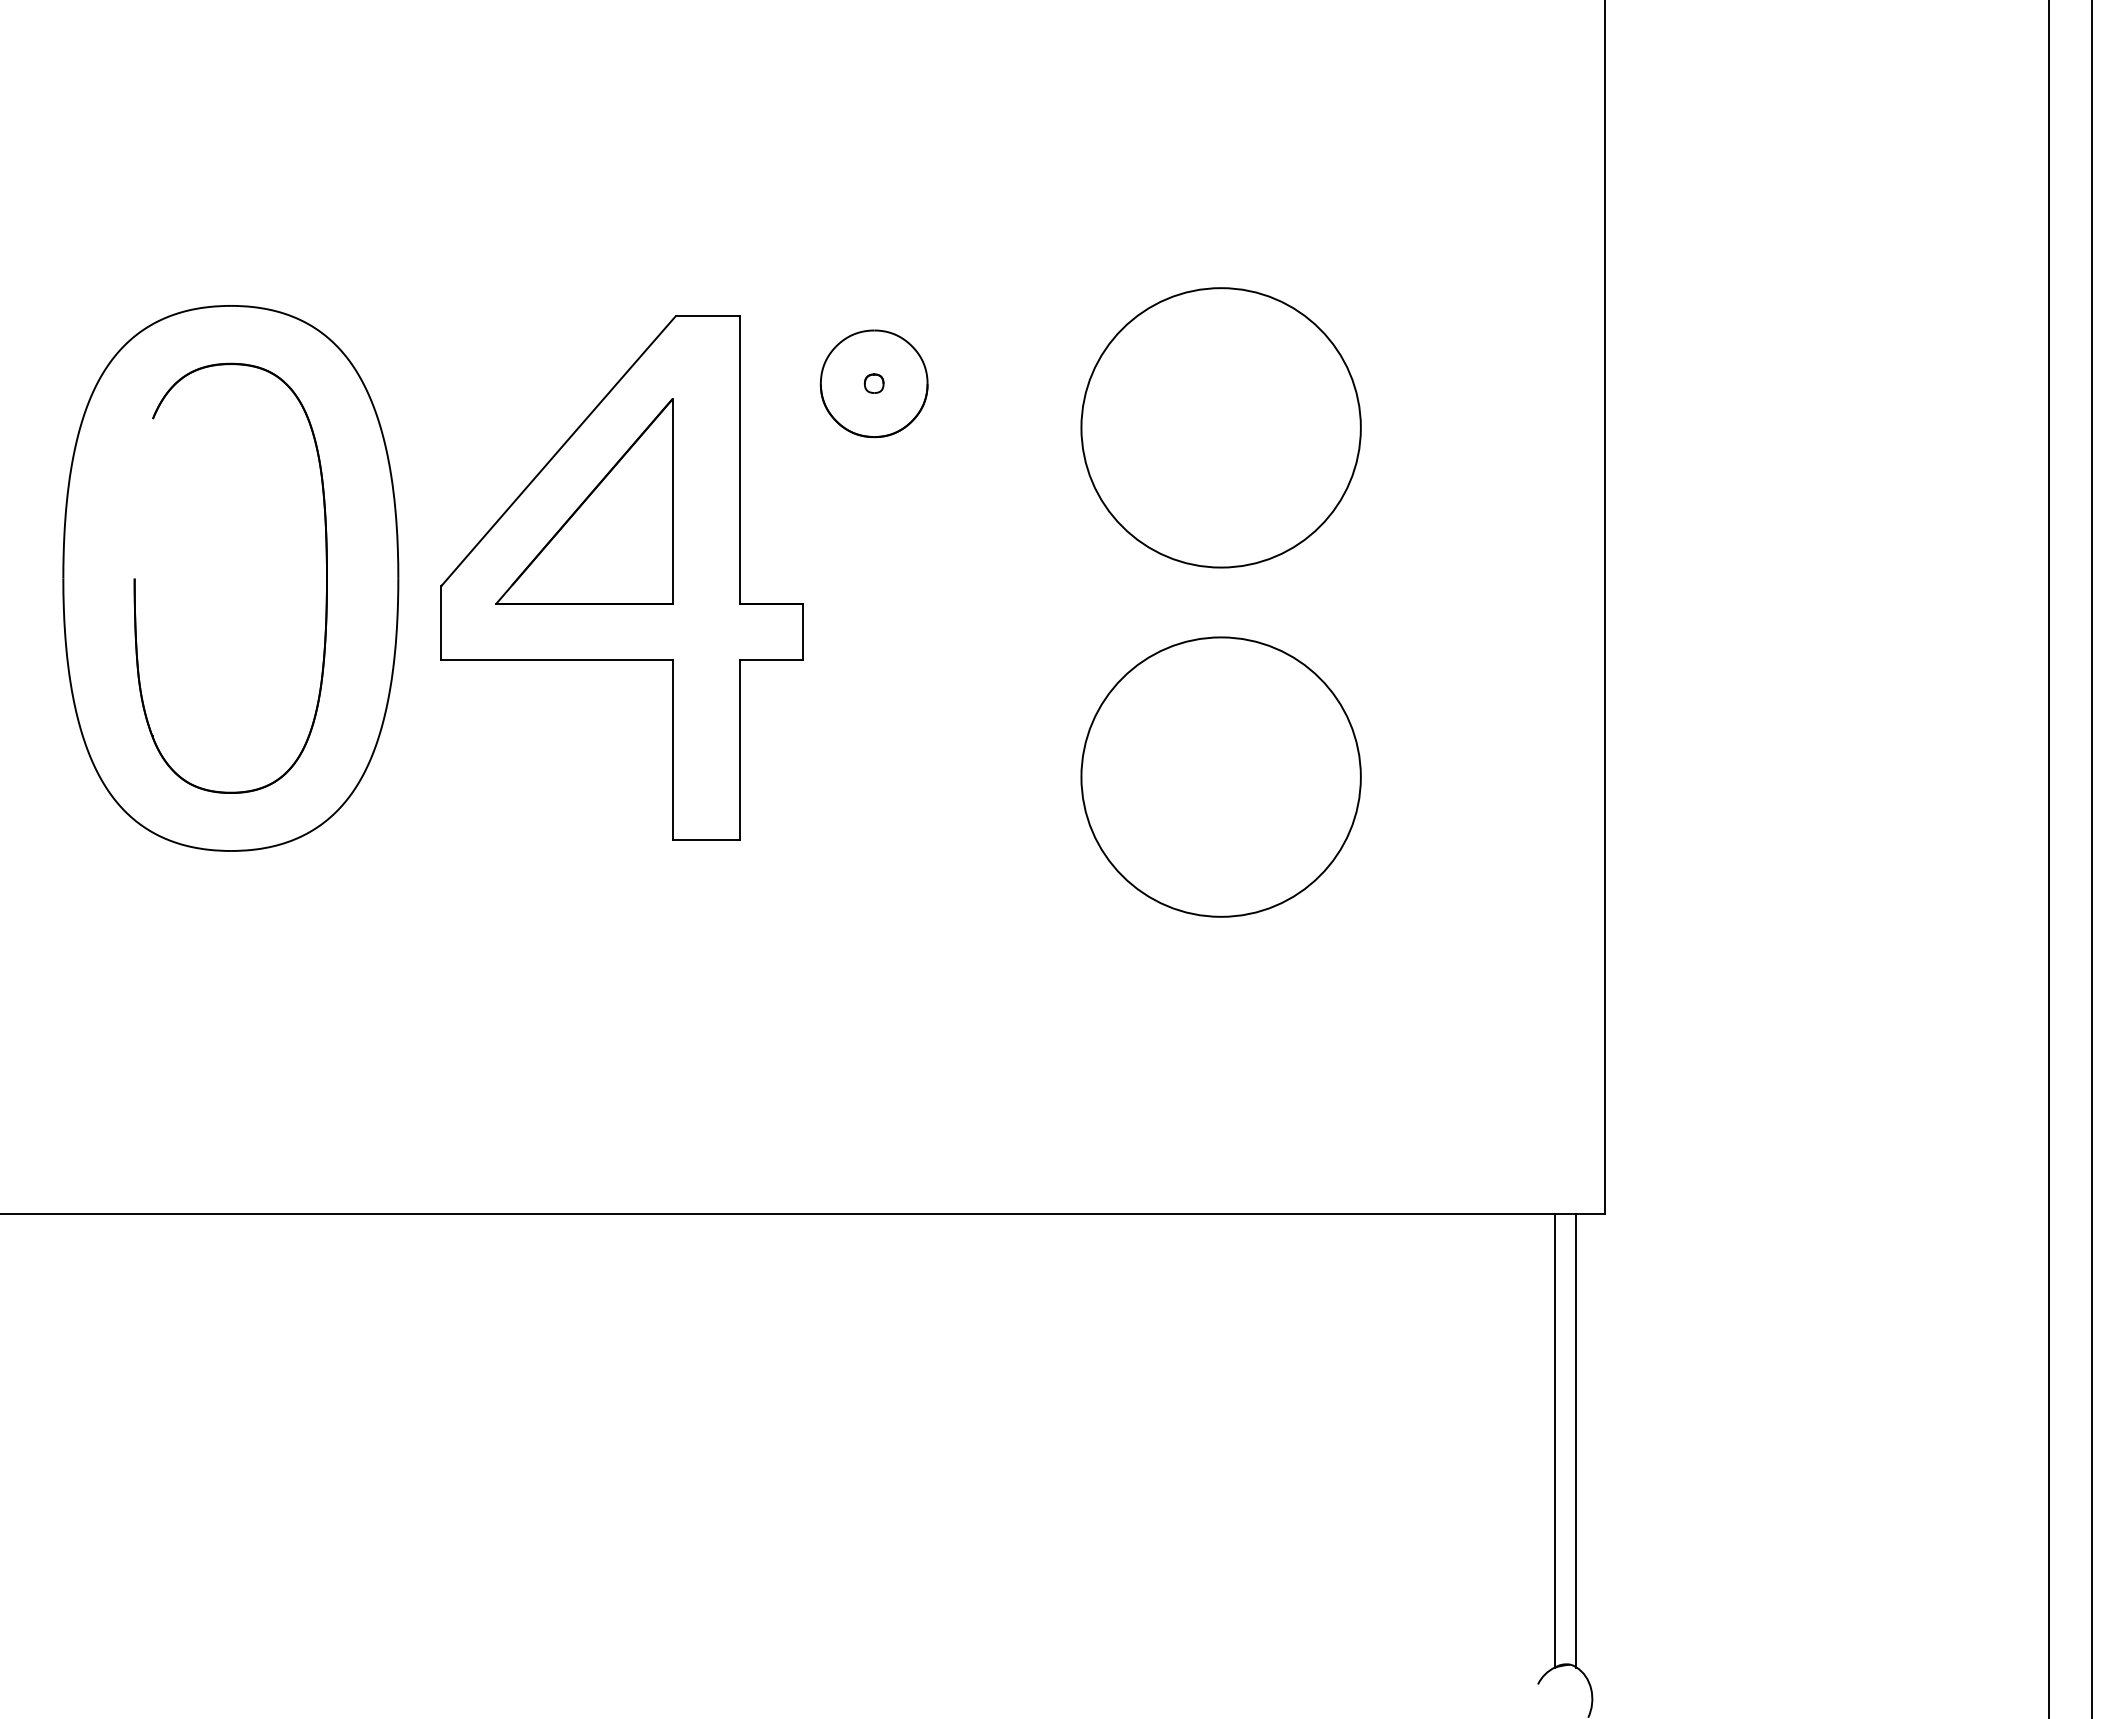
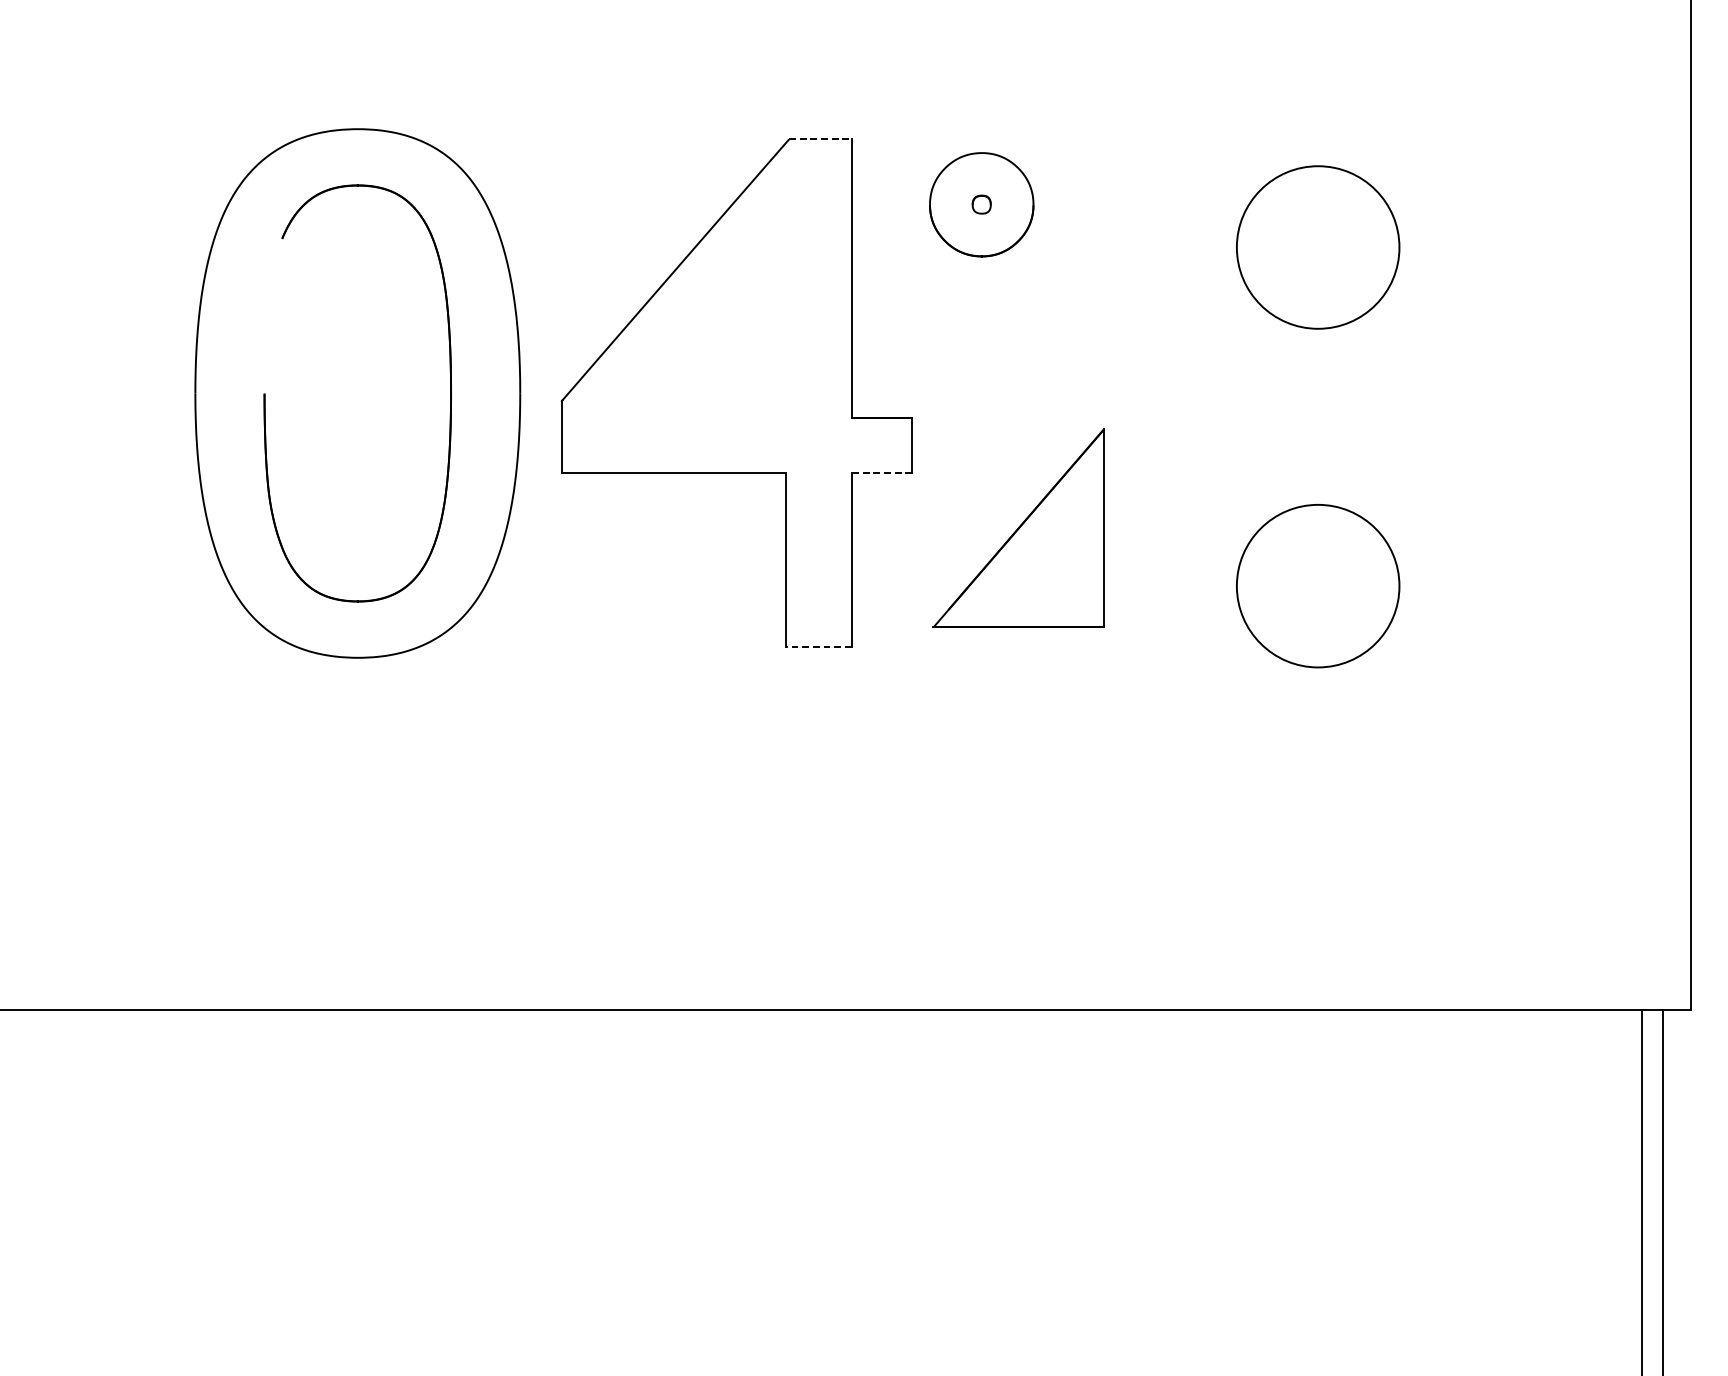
line: (708, 316) -> (821, 139), solid -> dashed
circle: (1220, 427) -> (1317, 247), size x0.6
part: (584, 501) -> (1018, 528), moved
line: (770, 660) -> (881, 473), solid -> dashed
circle: (1220, 776) -> (1317, 585), size x0.6
line: (706, 840) -> (819, 647), solid -> dashed

